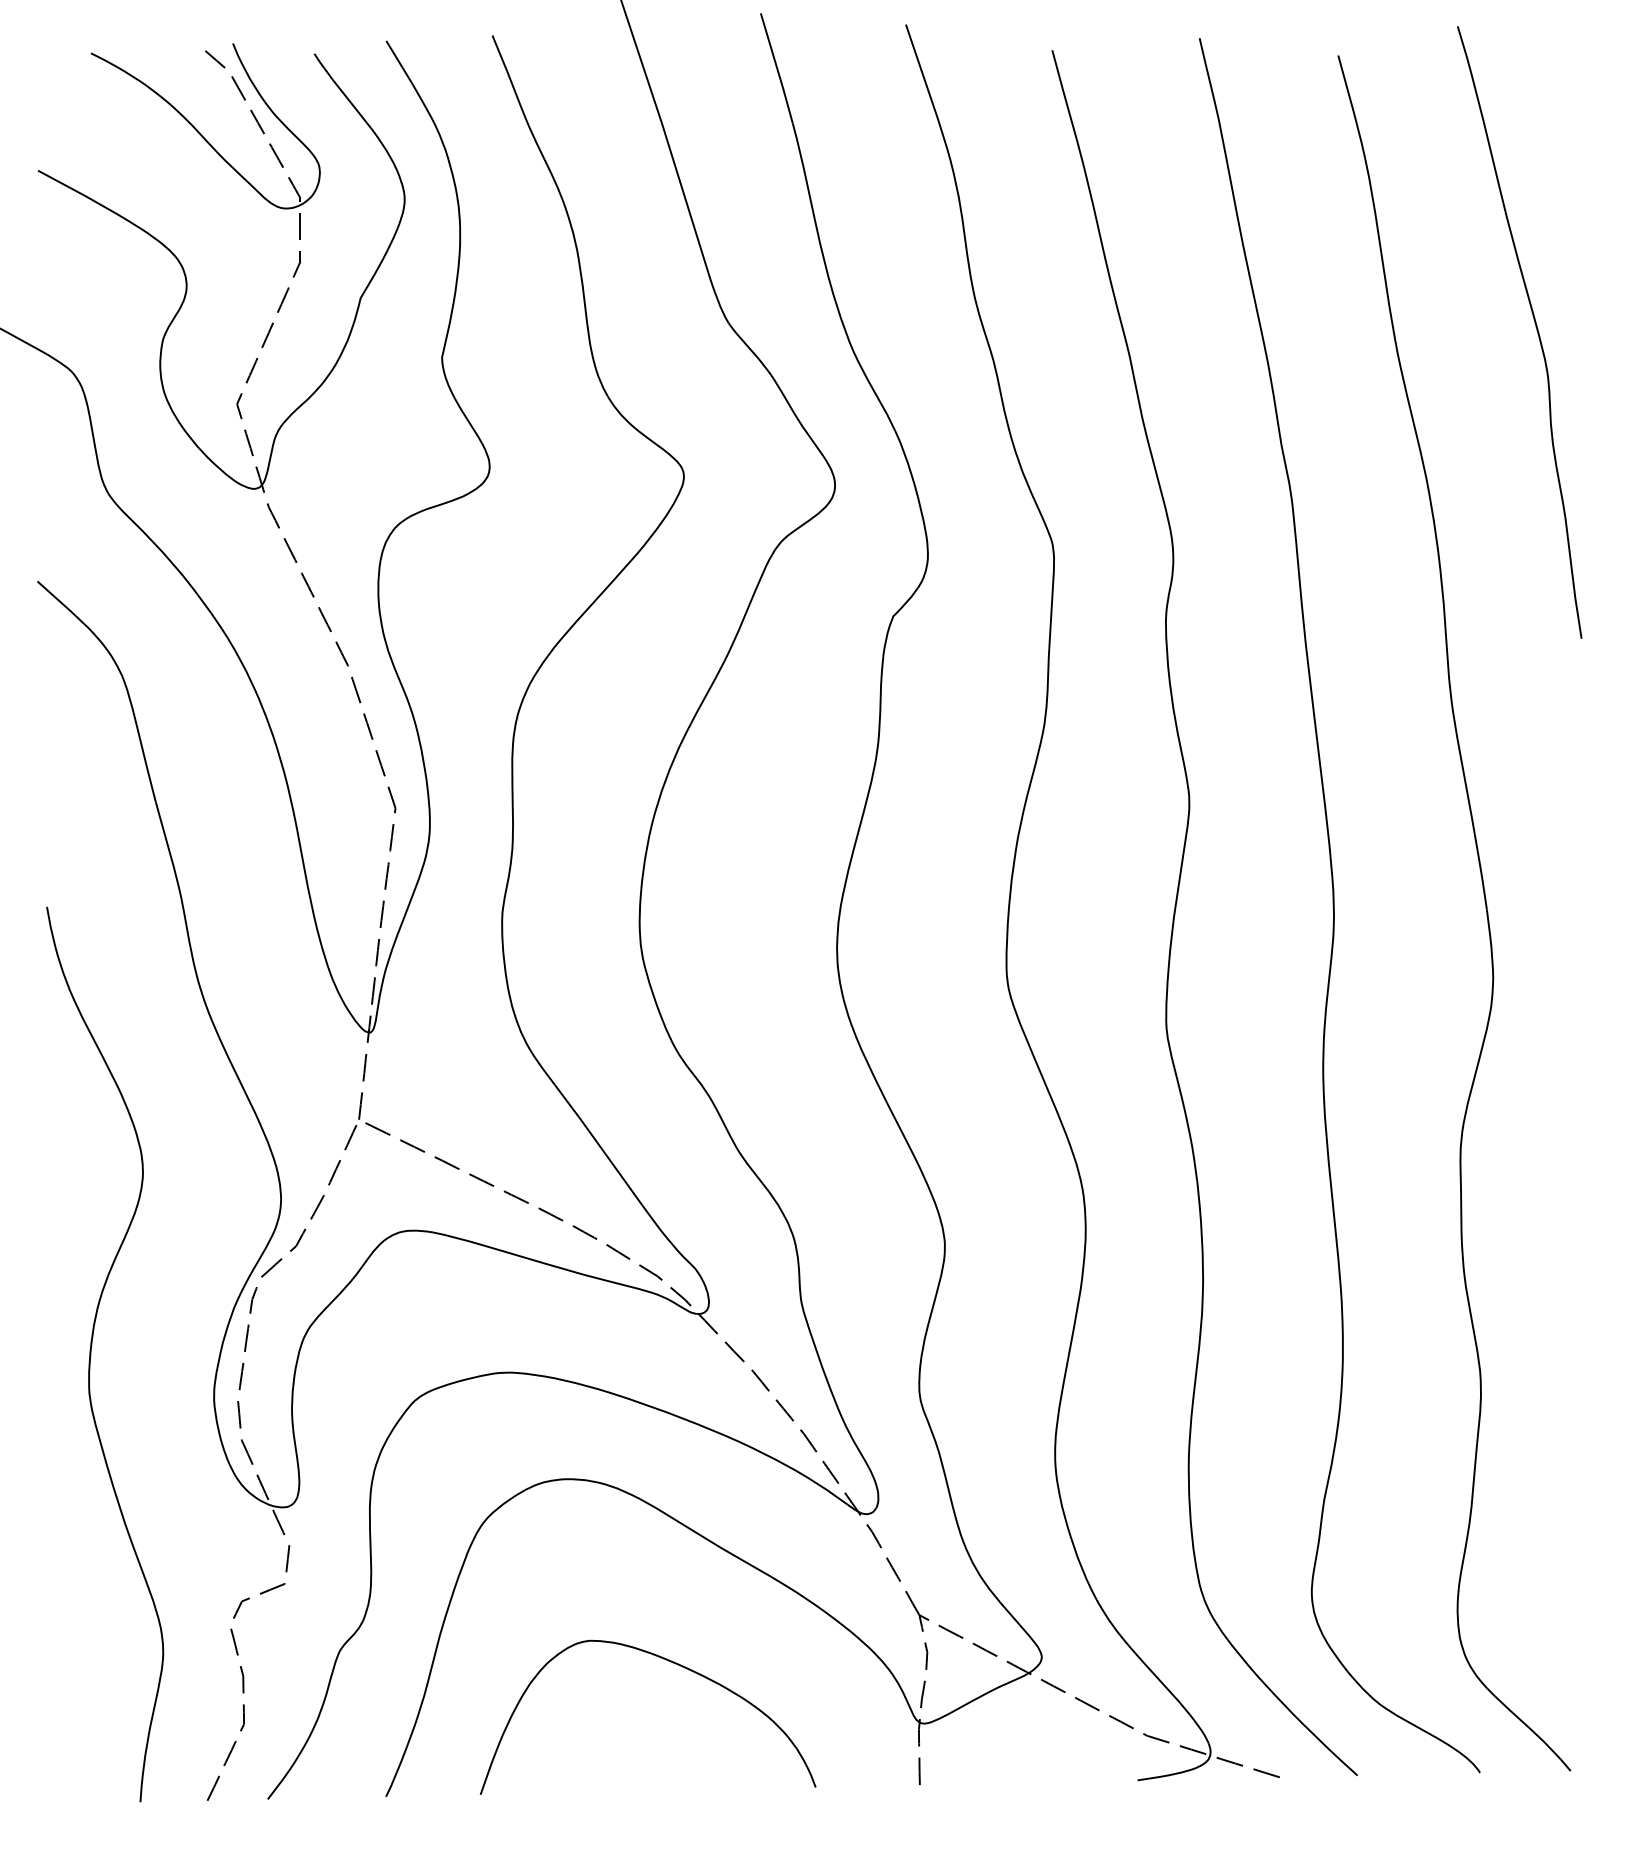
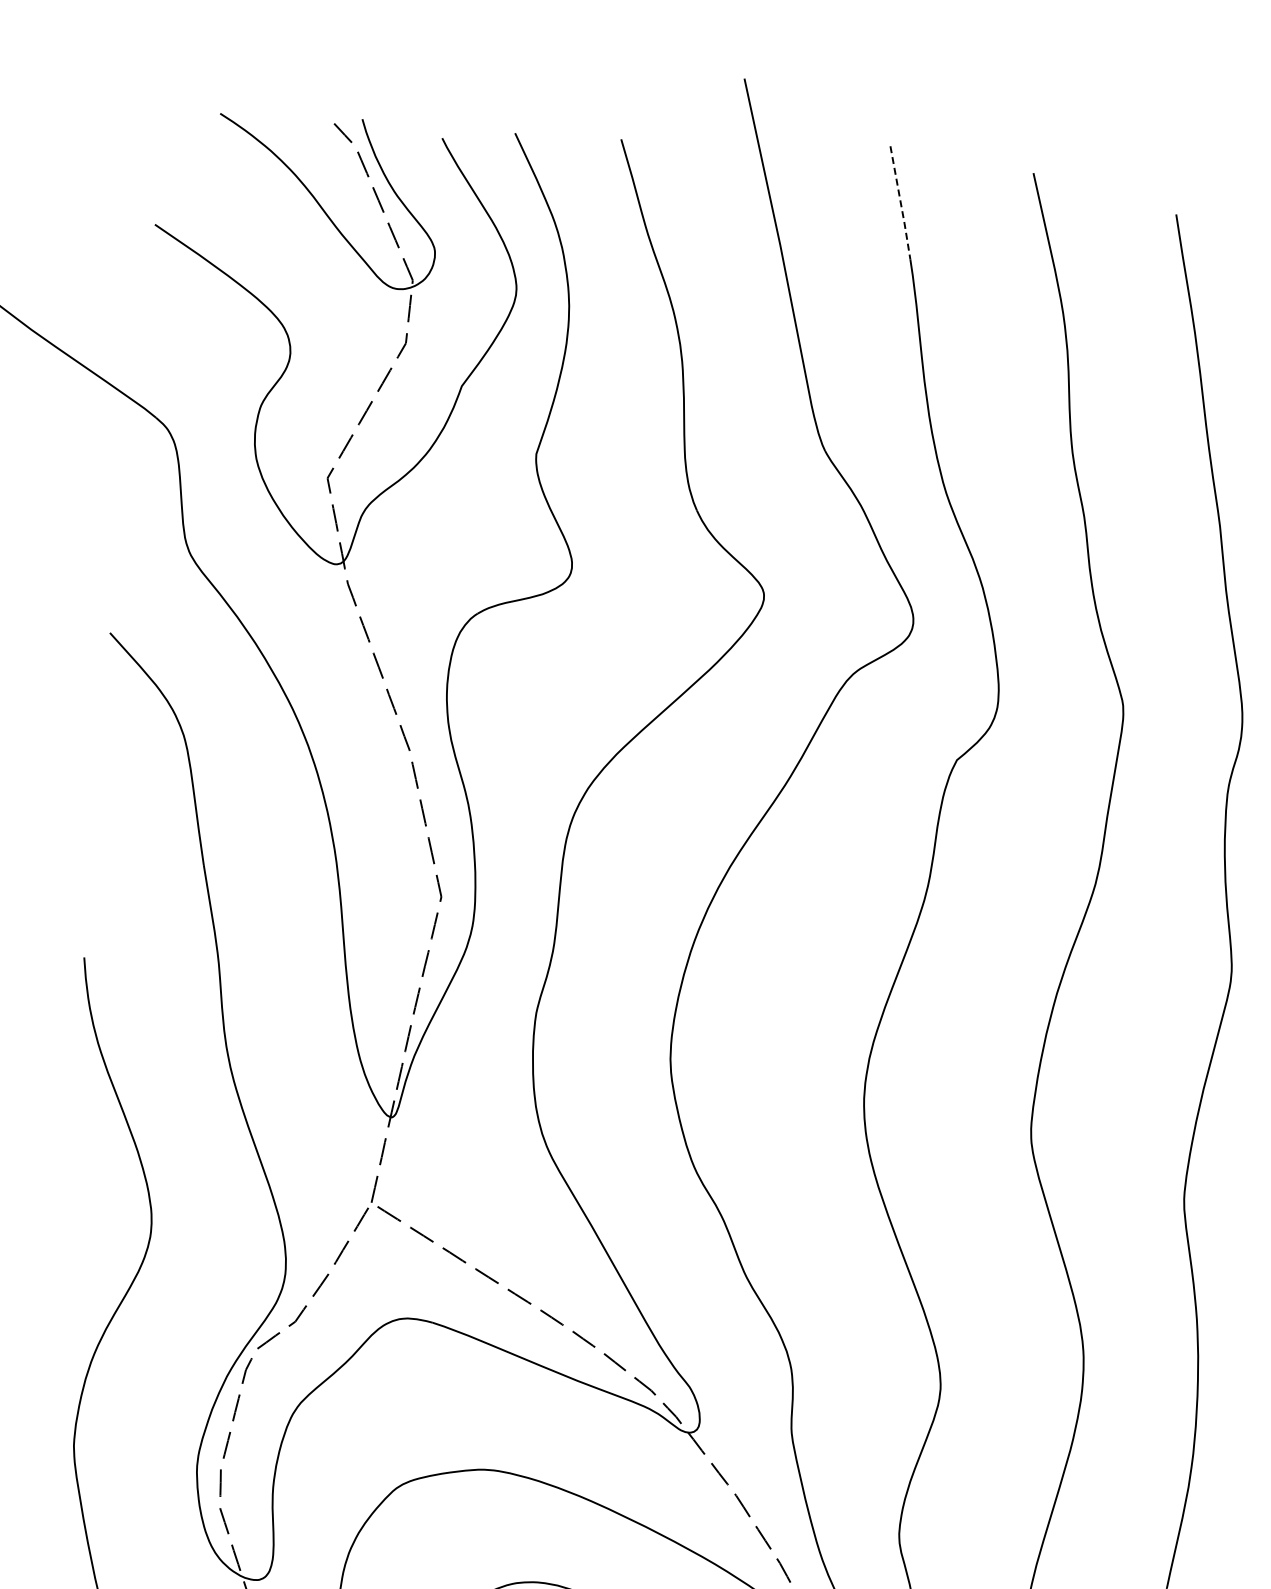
line: (777, 68) -> (901, 202), solid -> dashed

